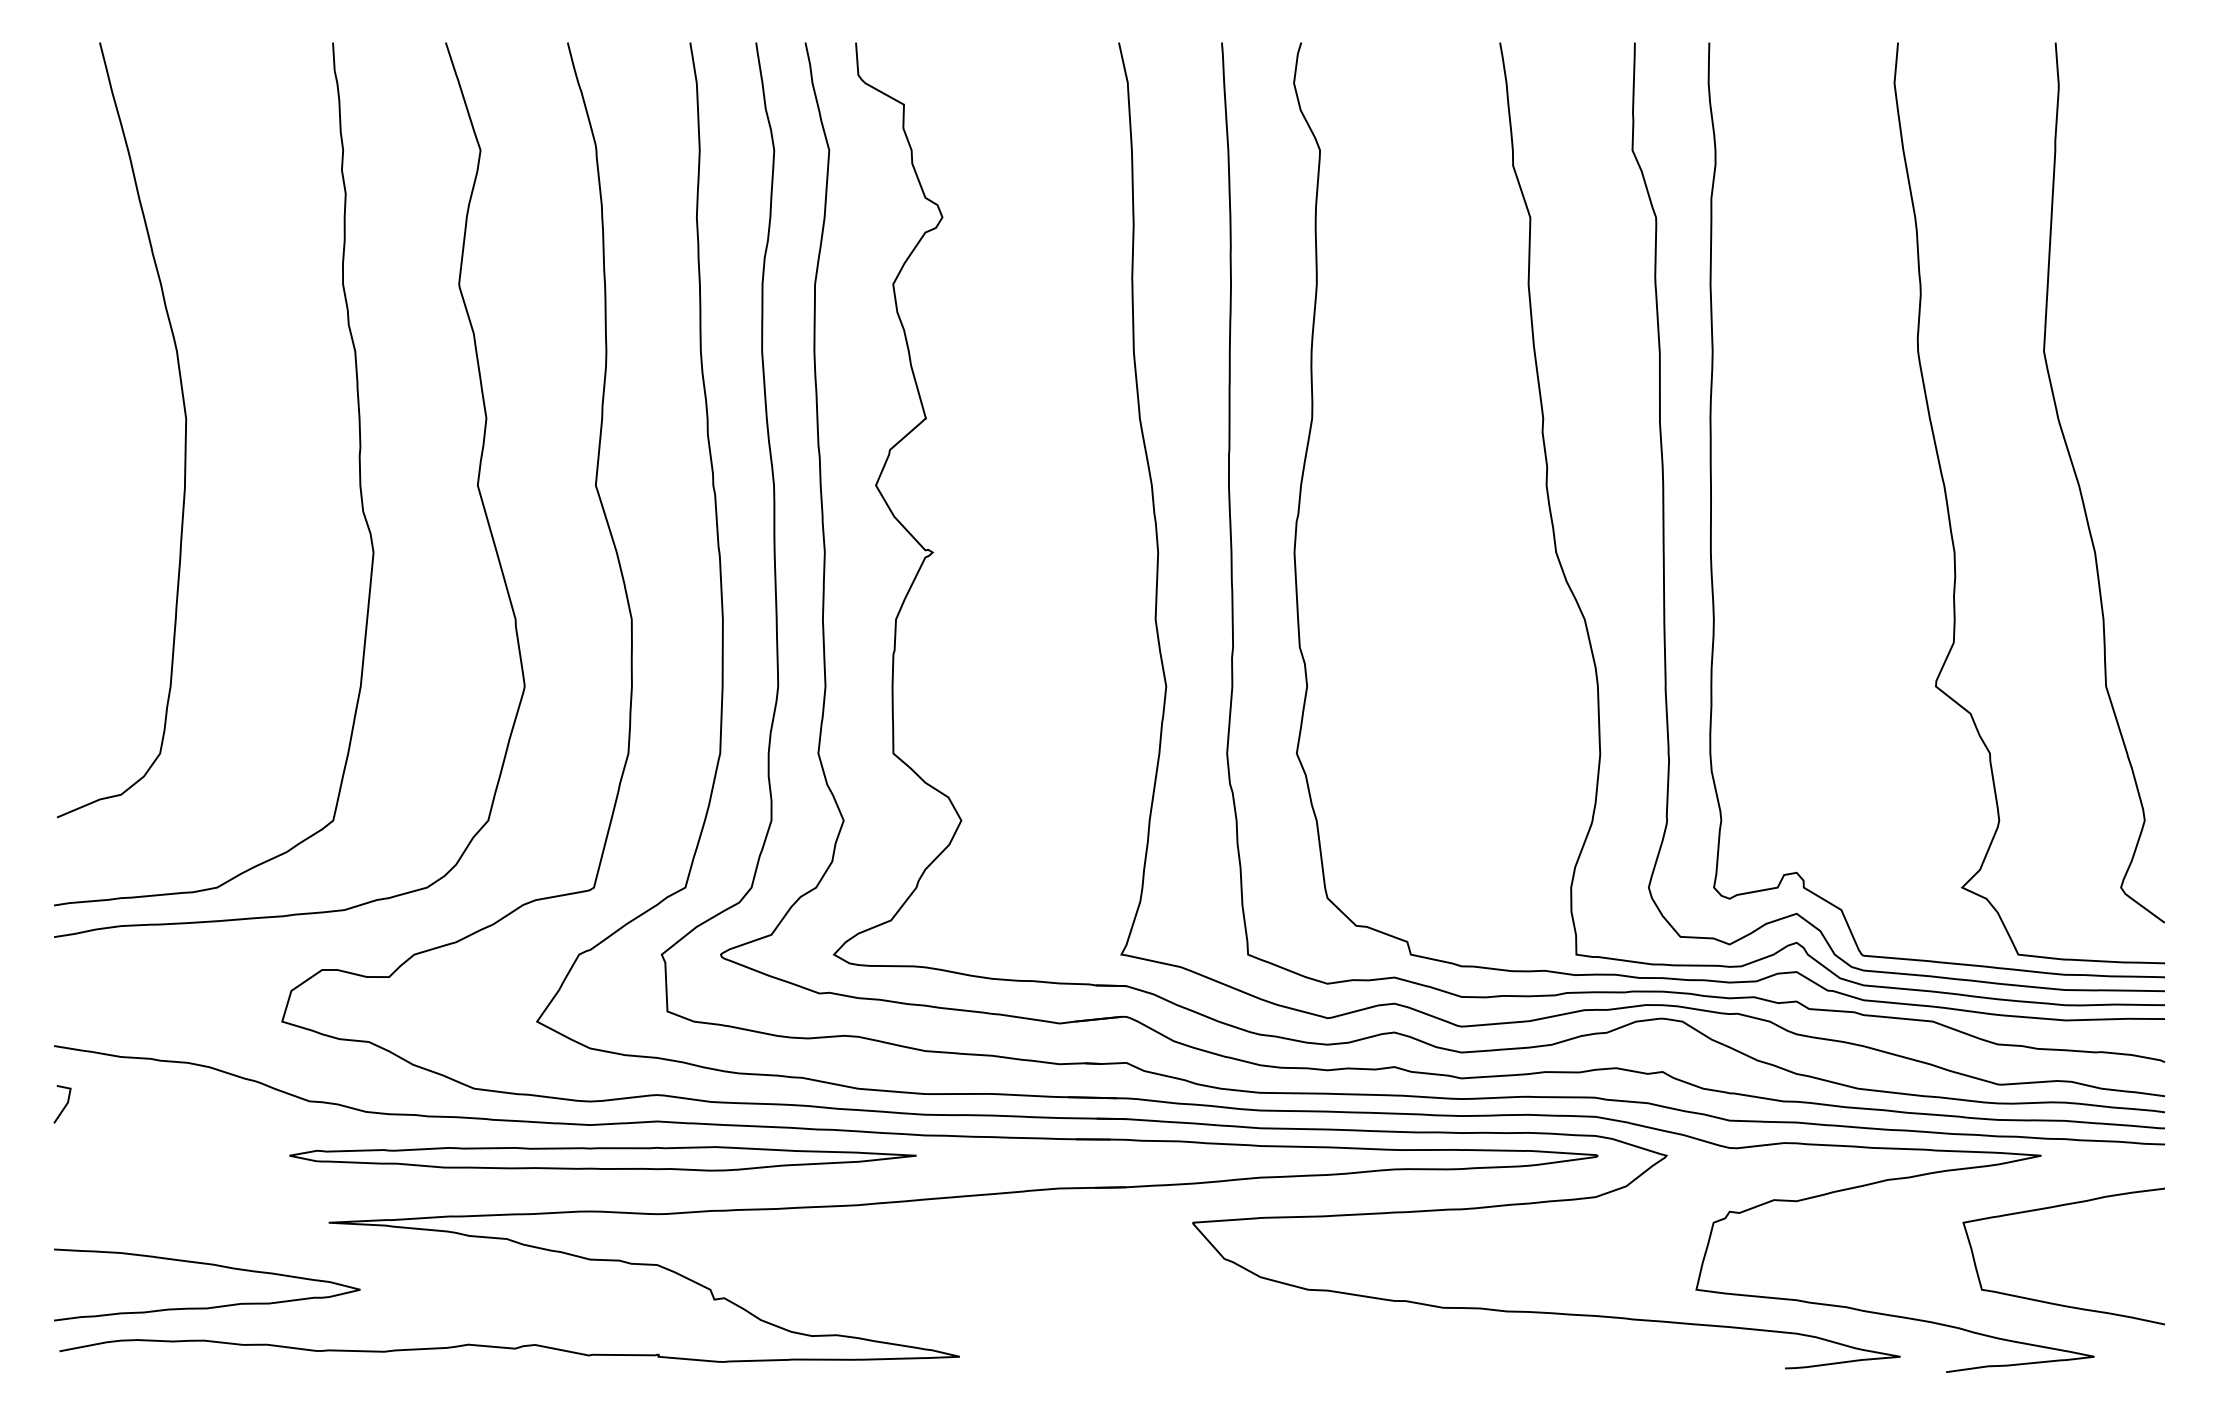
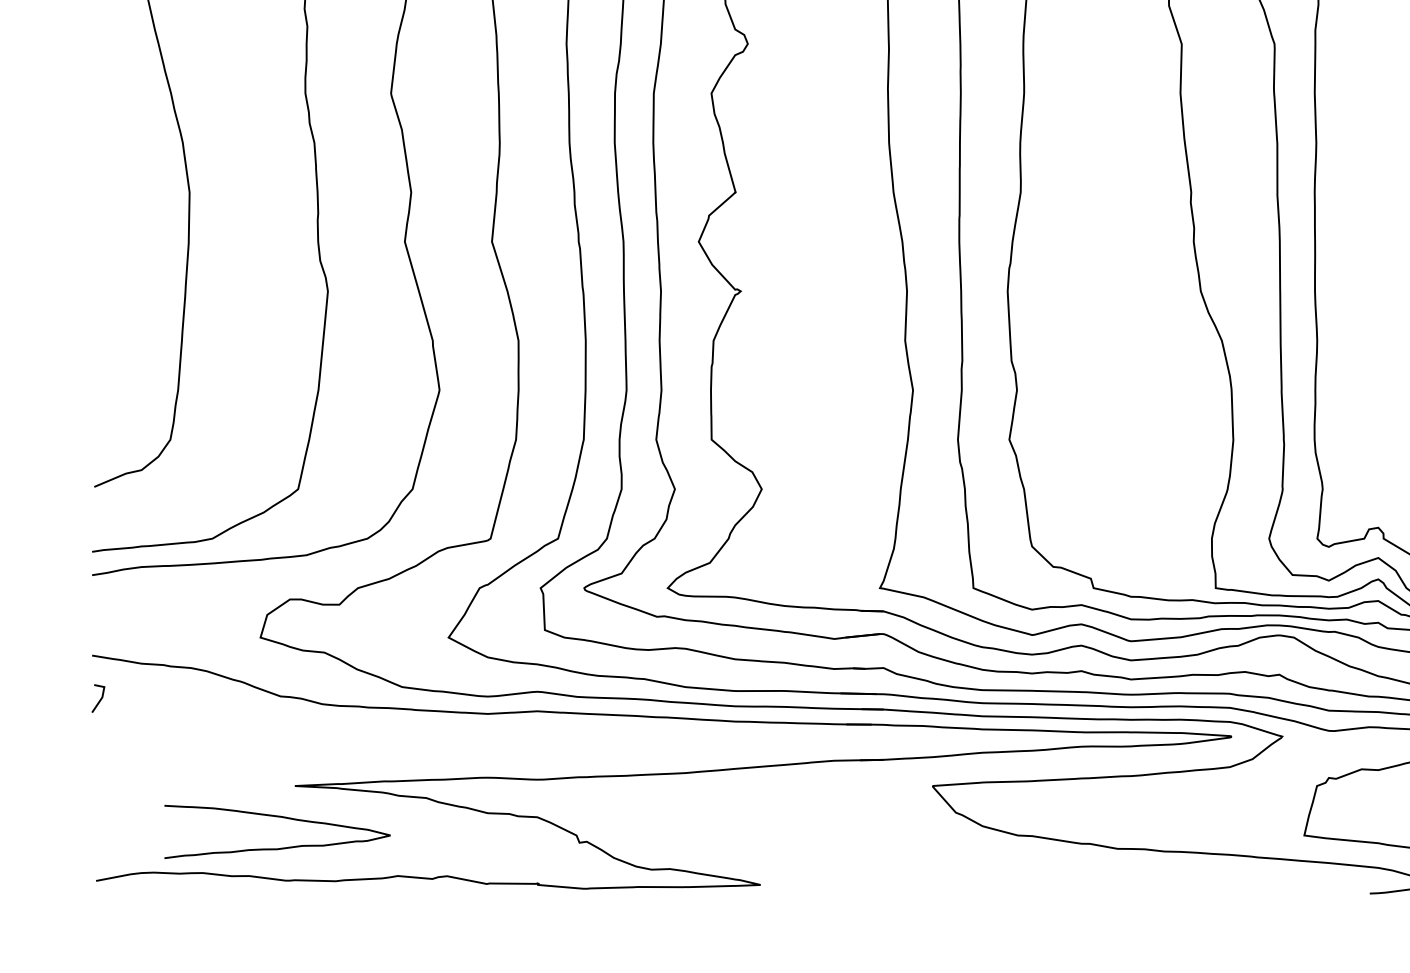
part: (602, 1158) -> (496, 738), removed
curve: (209, 1265) -> (279, 817), moved

